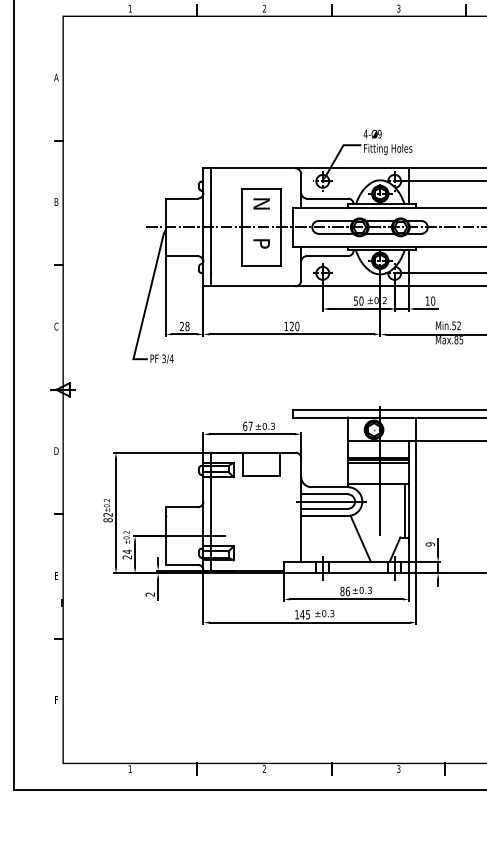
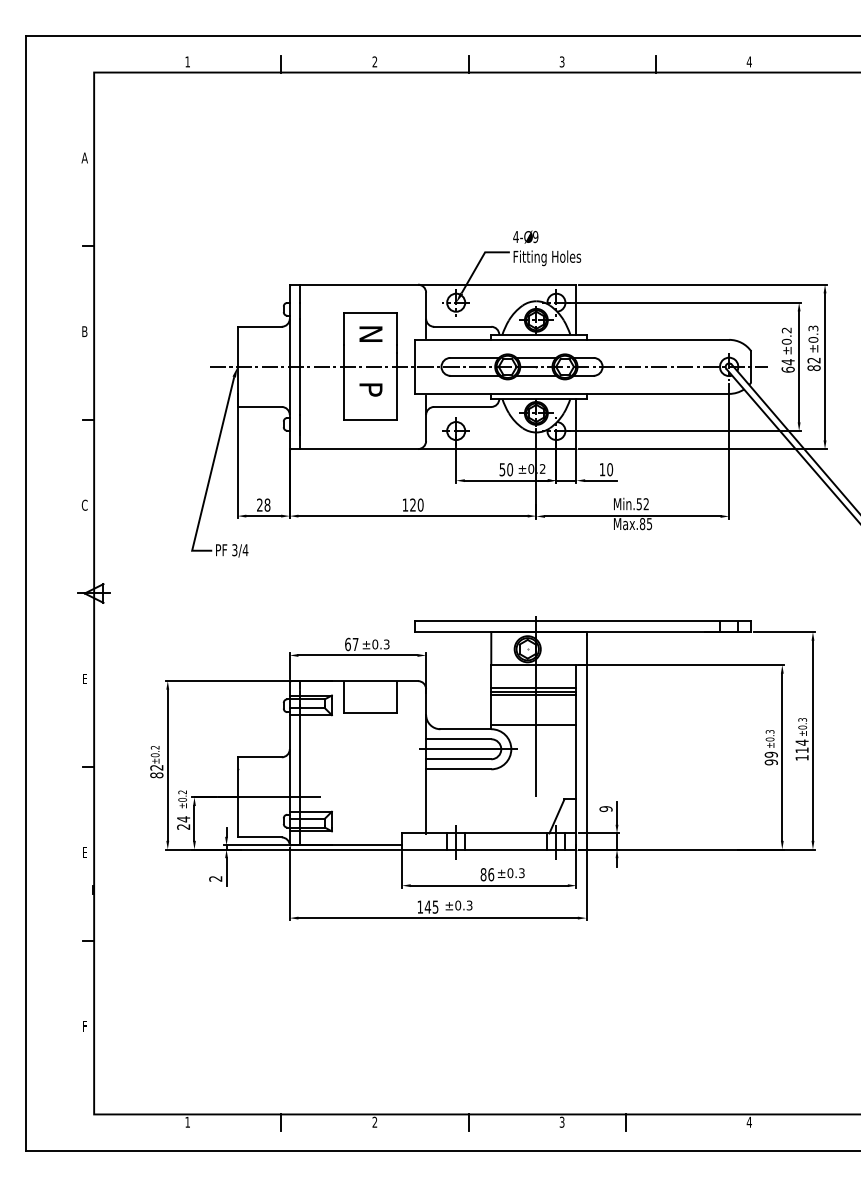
text: (56, 450) -> (84, 678), D -> E
line: (404, 511) -> (570, 762), removed
line: (360, 538) -> (508, 800), removed

